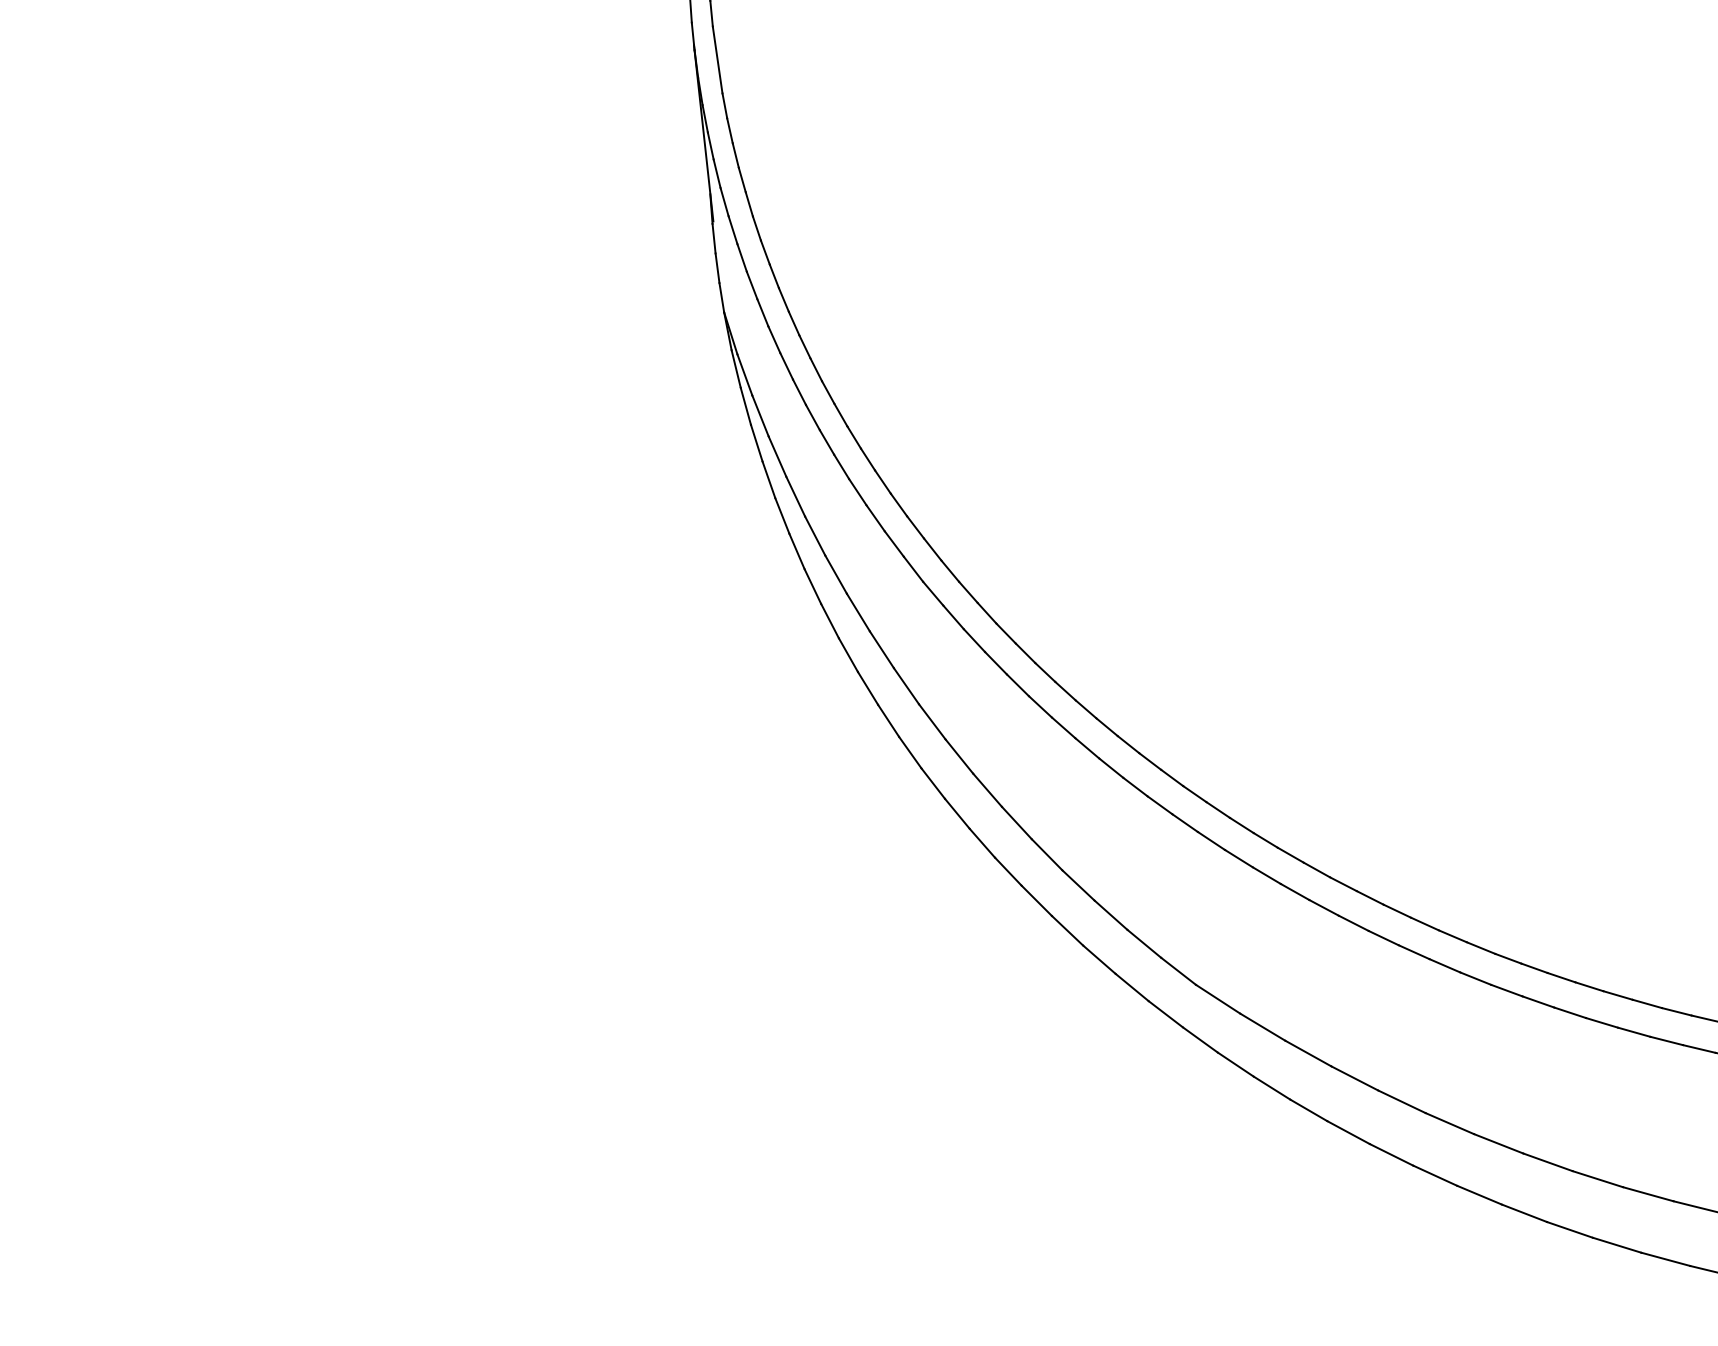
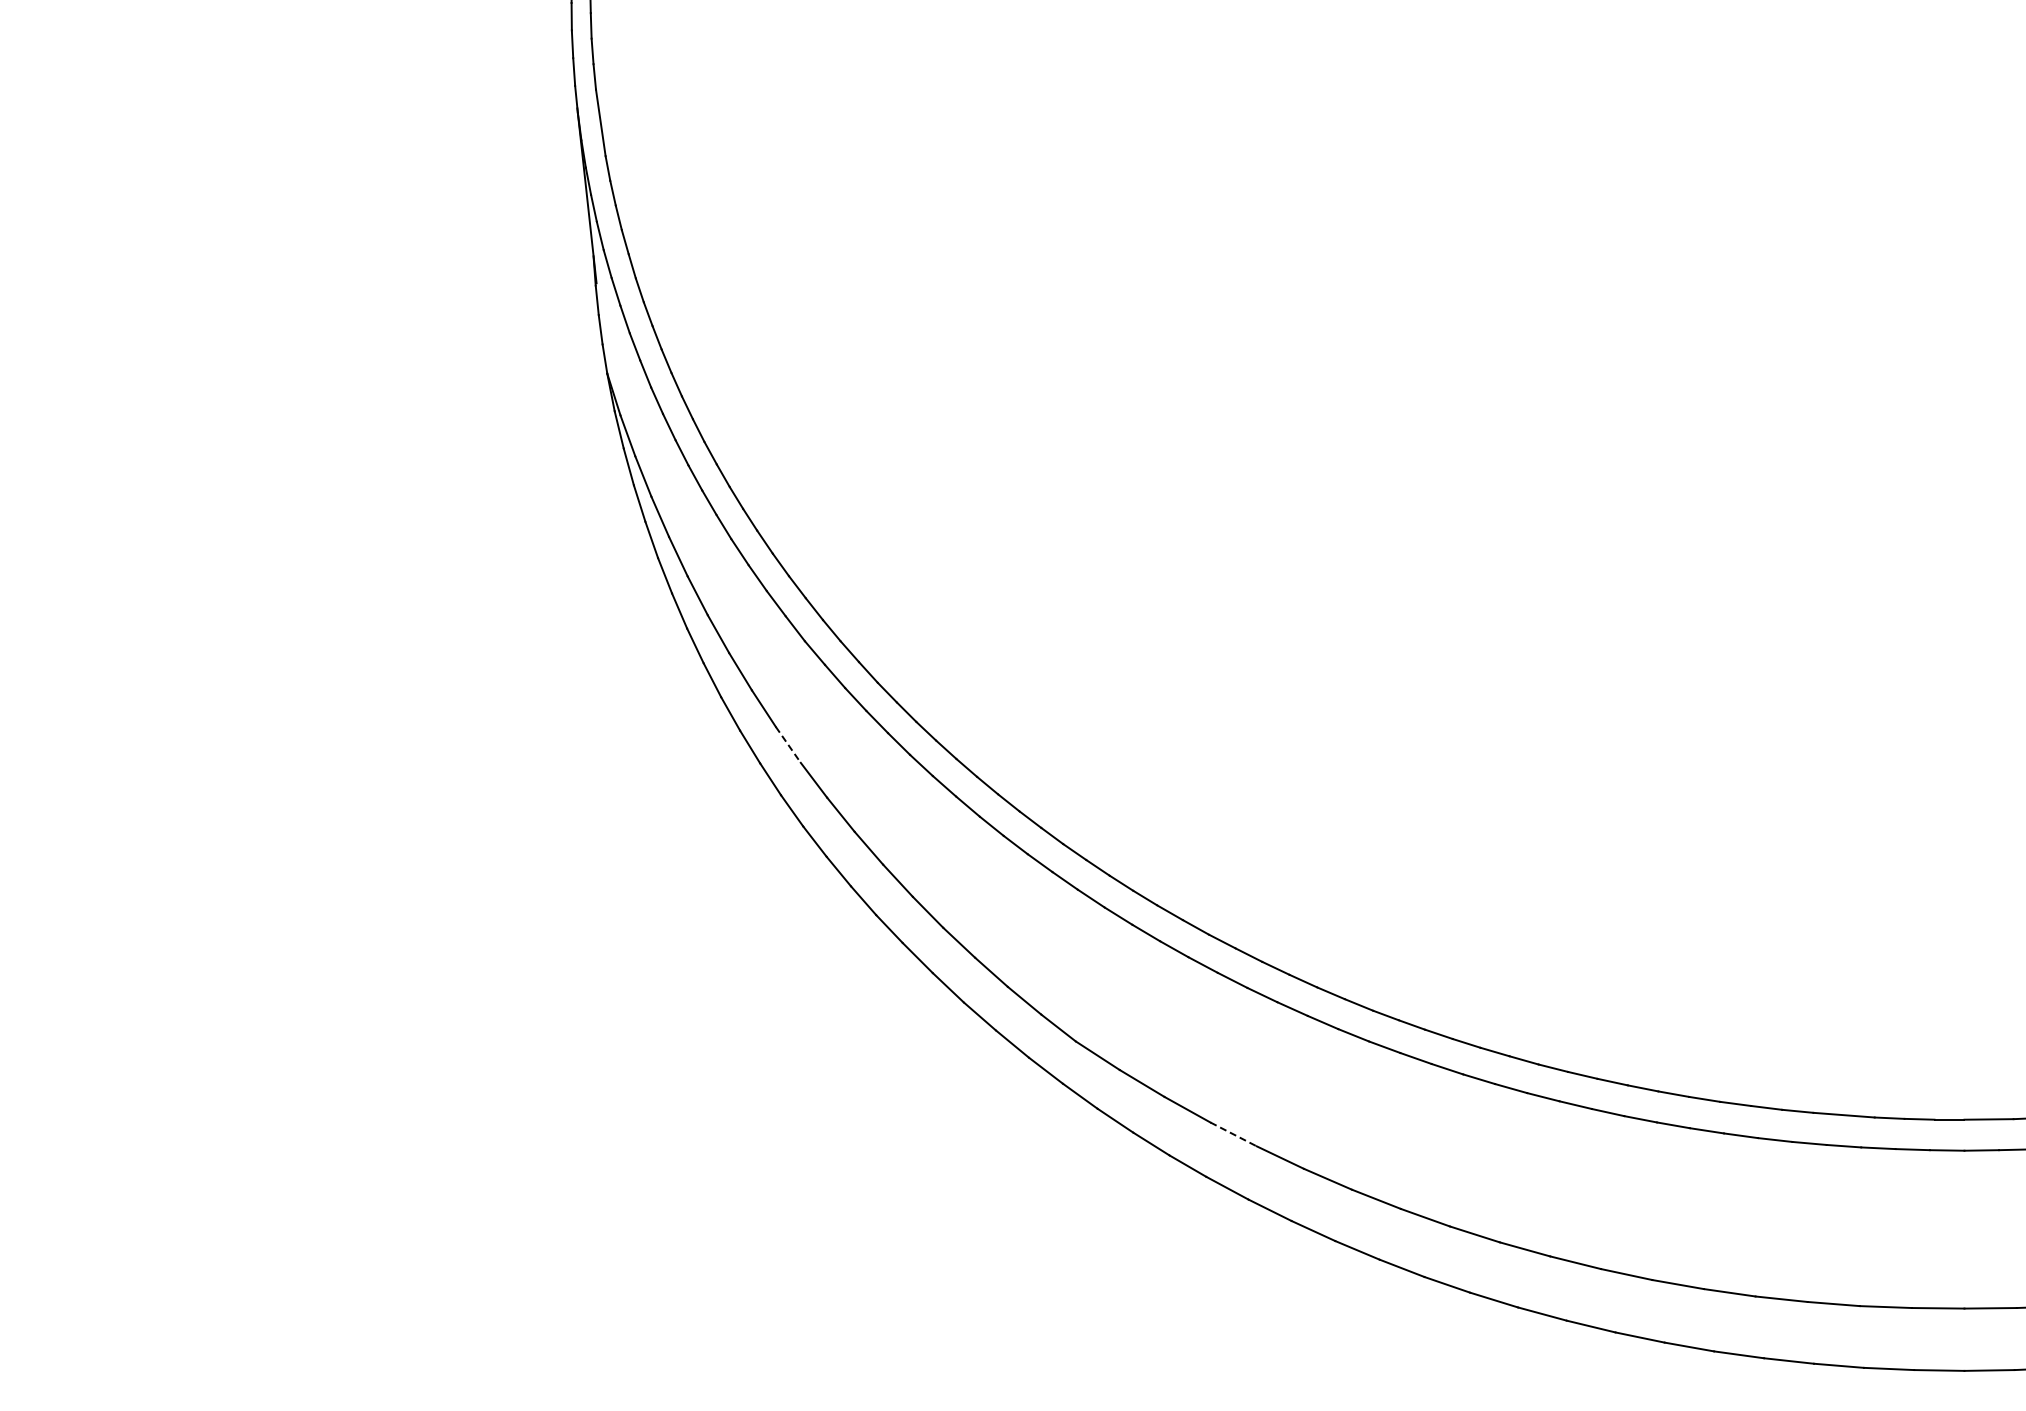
line: (906, 685) -> (788, 744), solid -> dashed
line: (1355, 1078) -> (1234, 1134), solid -> dashed

